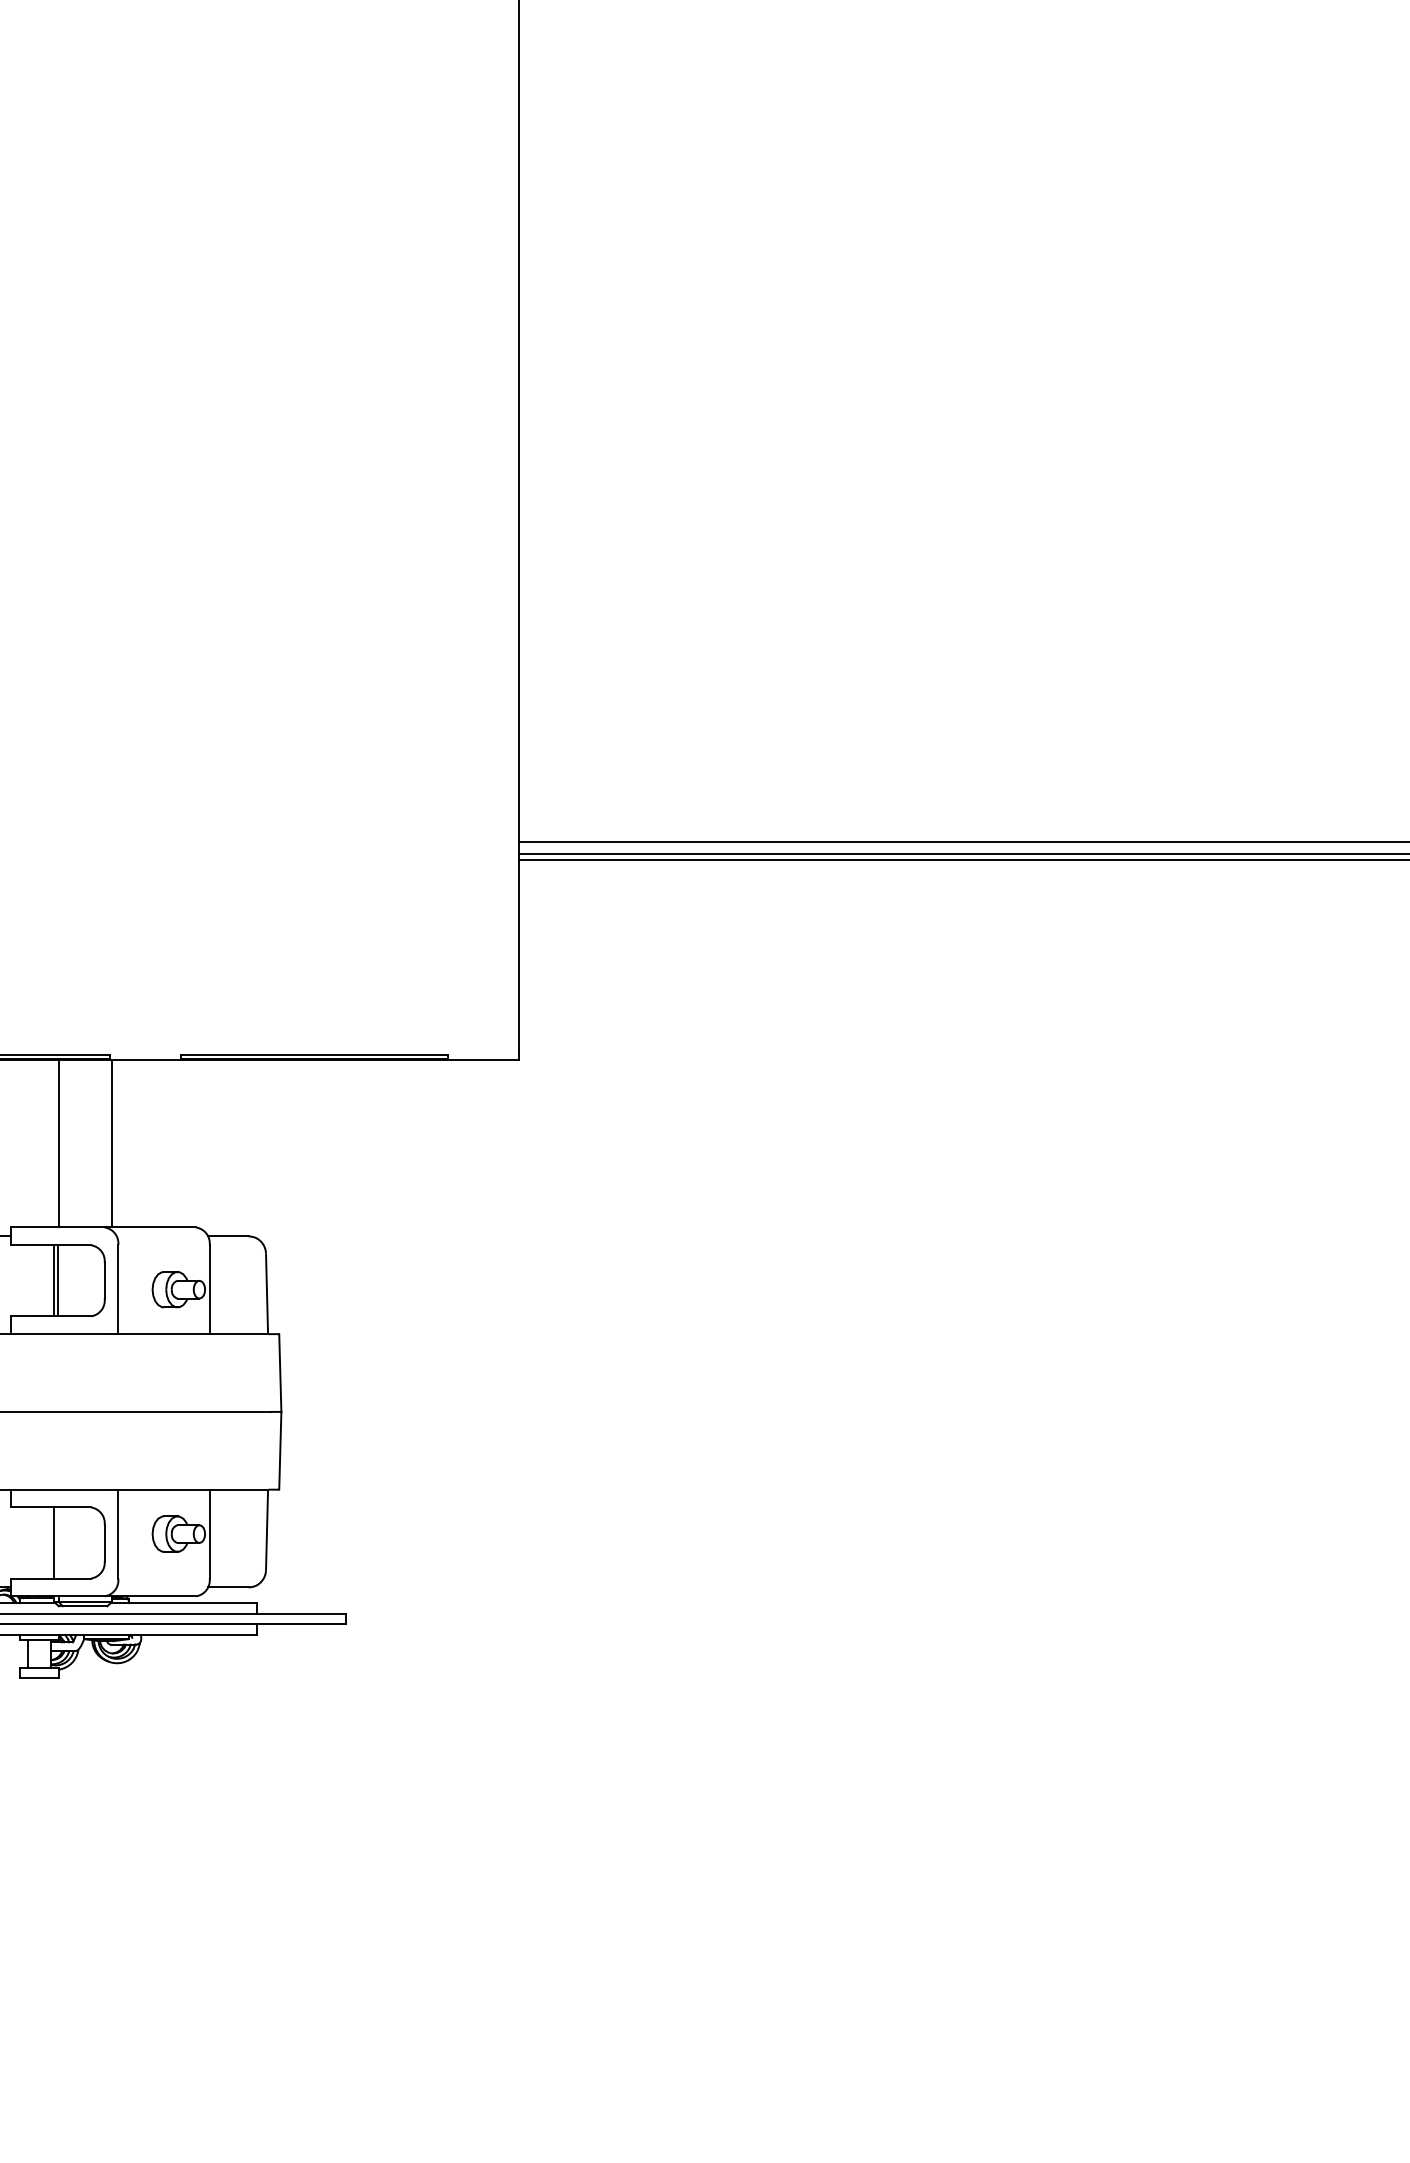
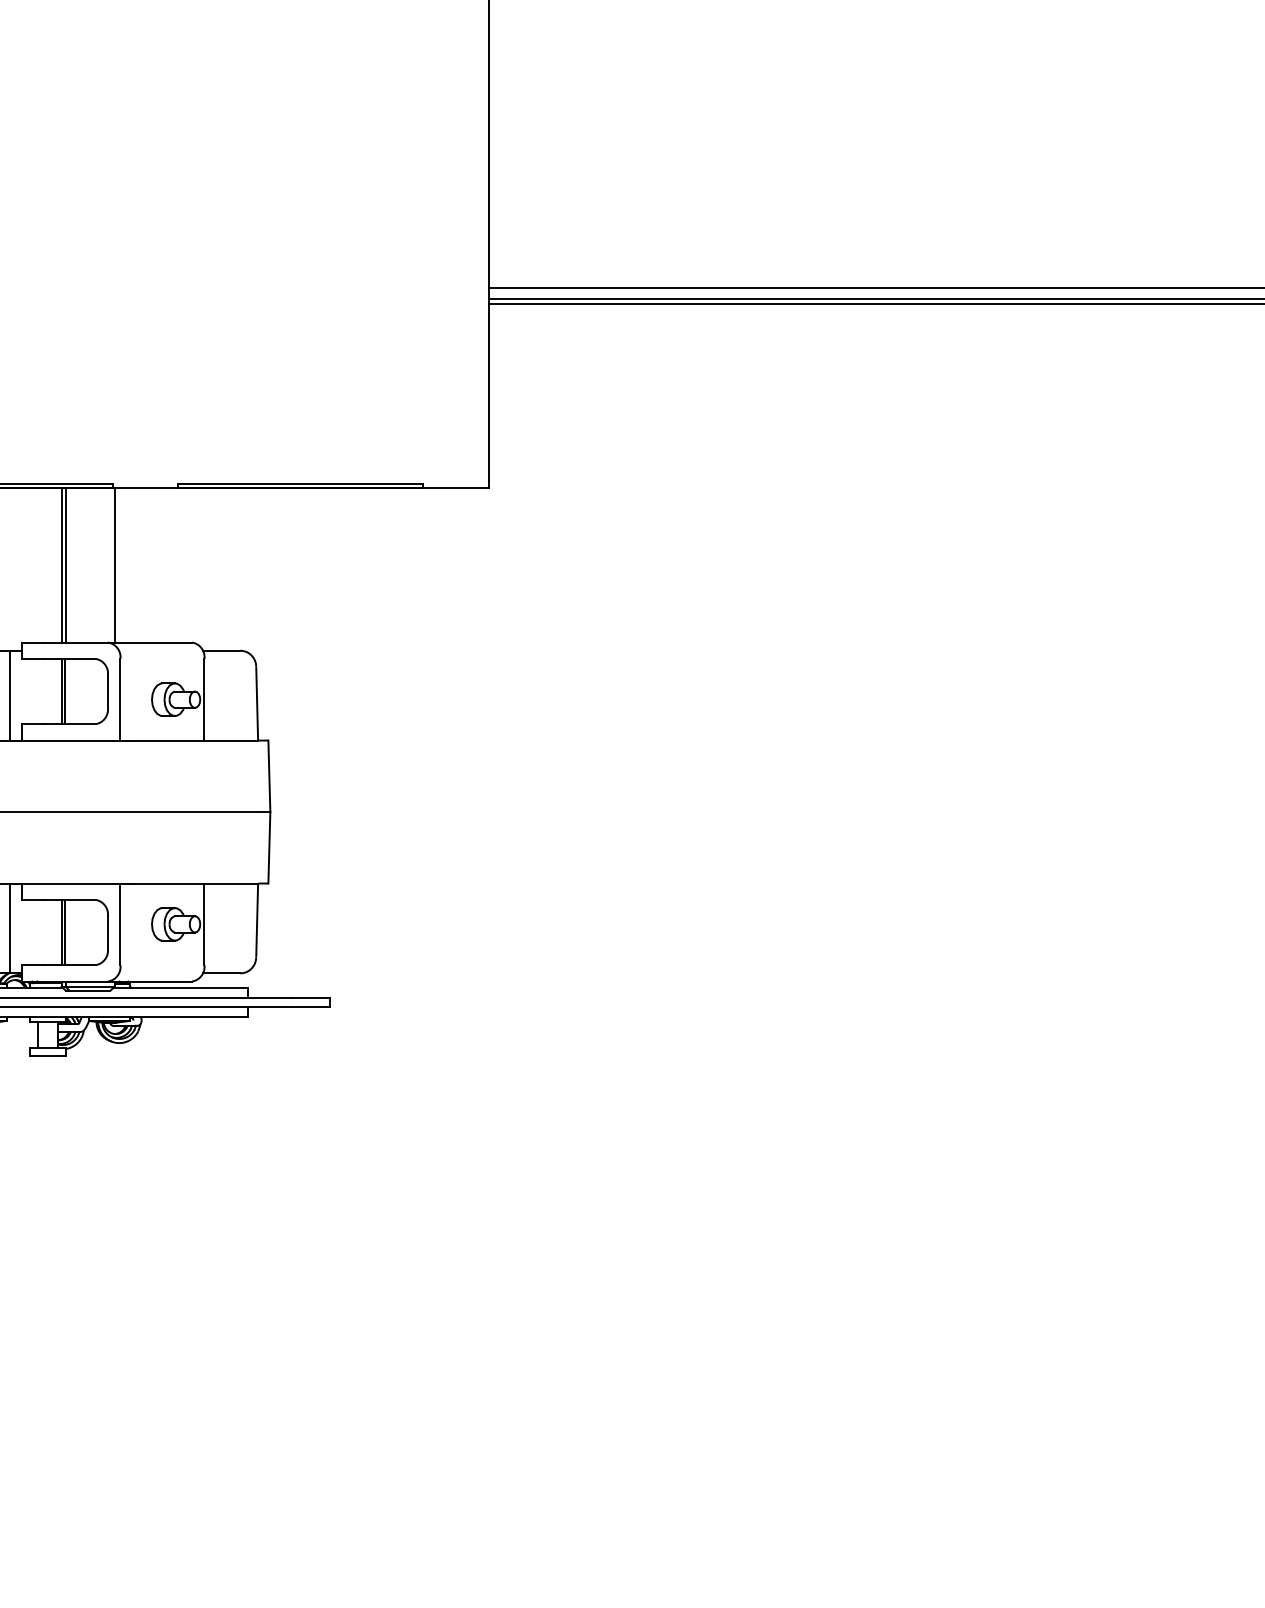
line: (54, 1143) -> (61, 565), added
line: (58, 1542) -> (65, 932), added

